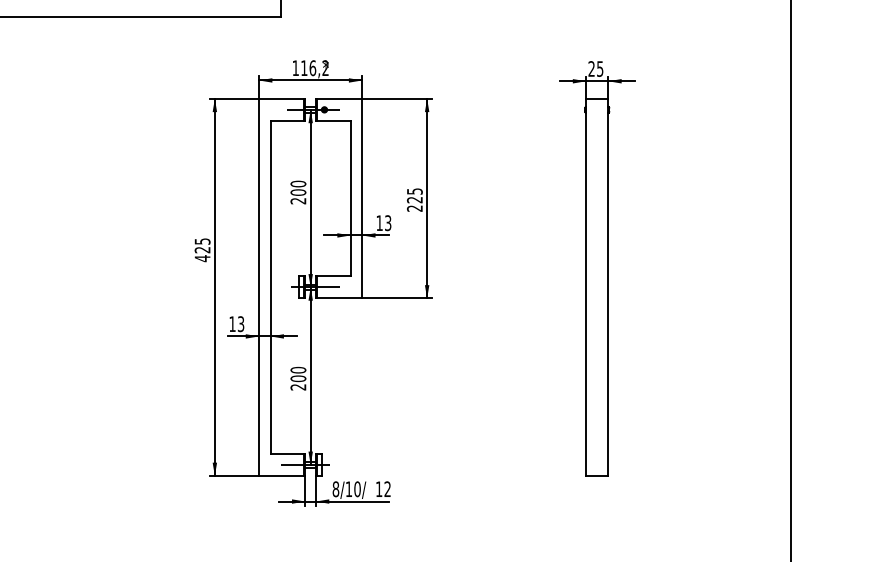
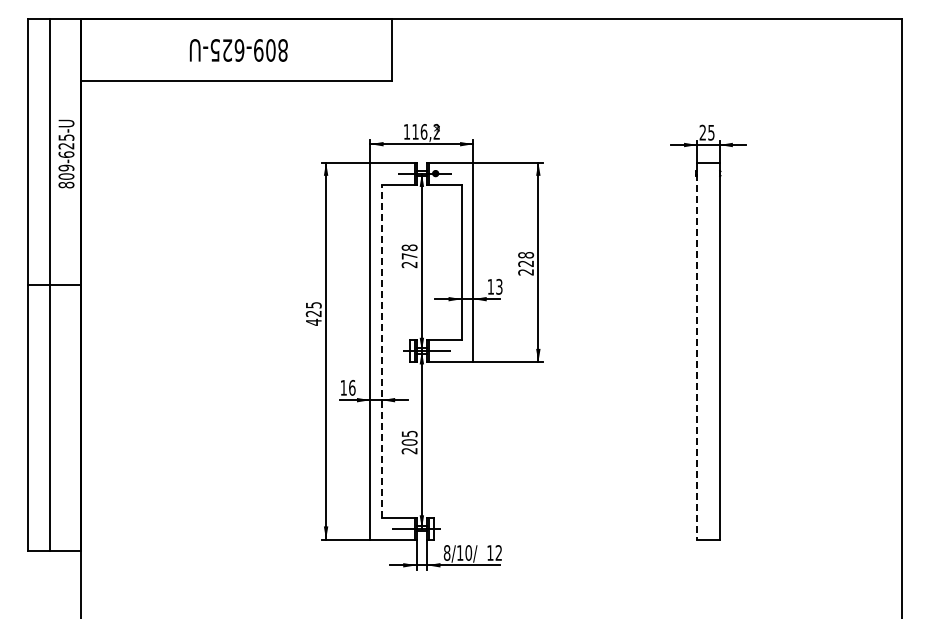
text: (298, 187) -> (409, 251), 200 -> 278
text: (415, 191) -> (526, 255), 225 -> 228
line: (270, 286) -> (381, 350), solid -> dashed
line: (586, 287) -> (697, 351), solid -> dashed
text: (241, 323) -> (352, 387), 13 -> 16
text: (298, 369) -> (409, 433), 200 -> 205

